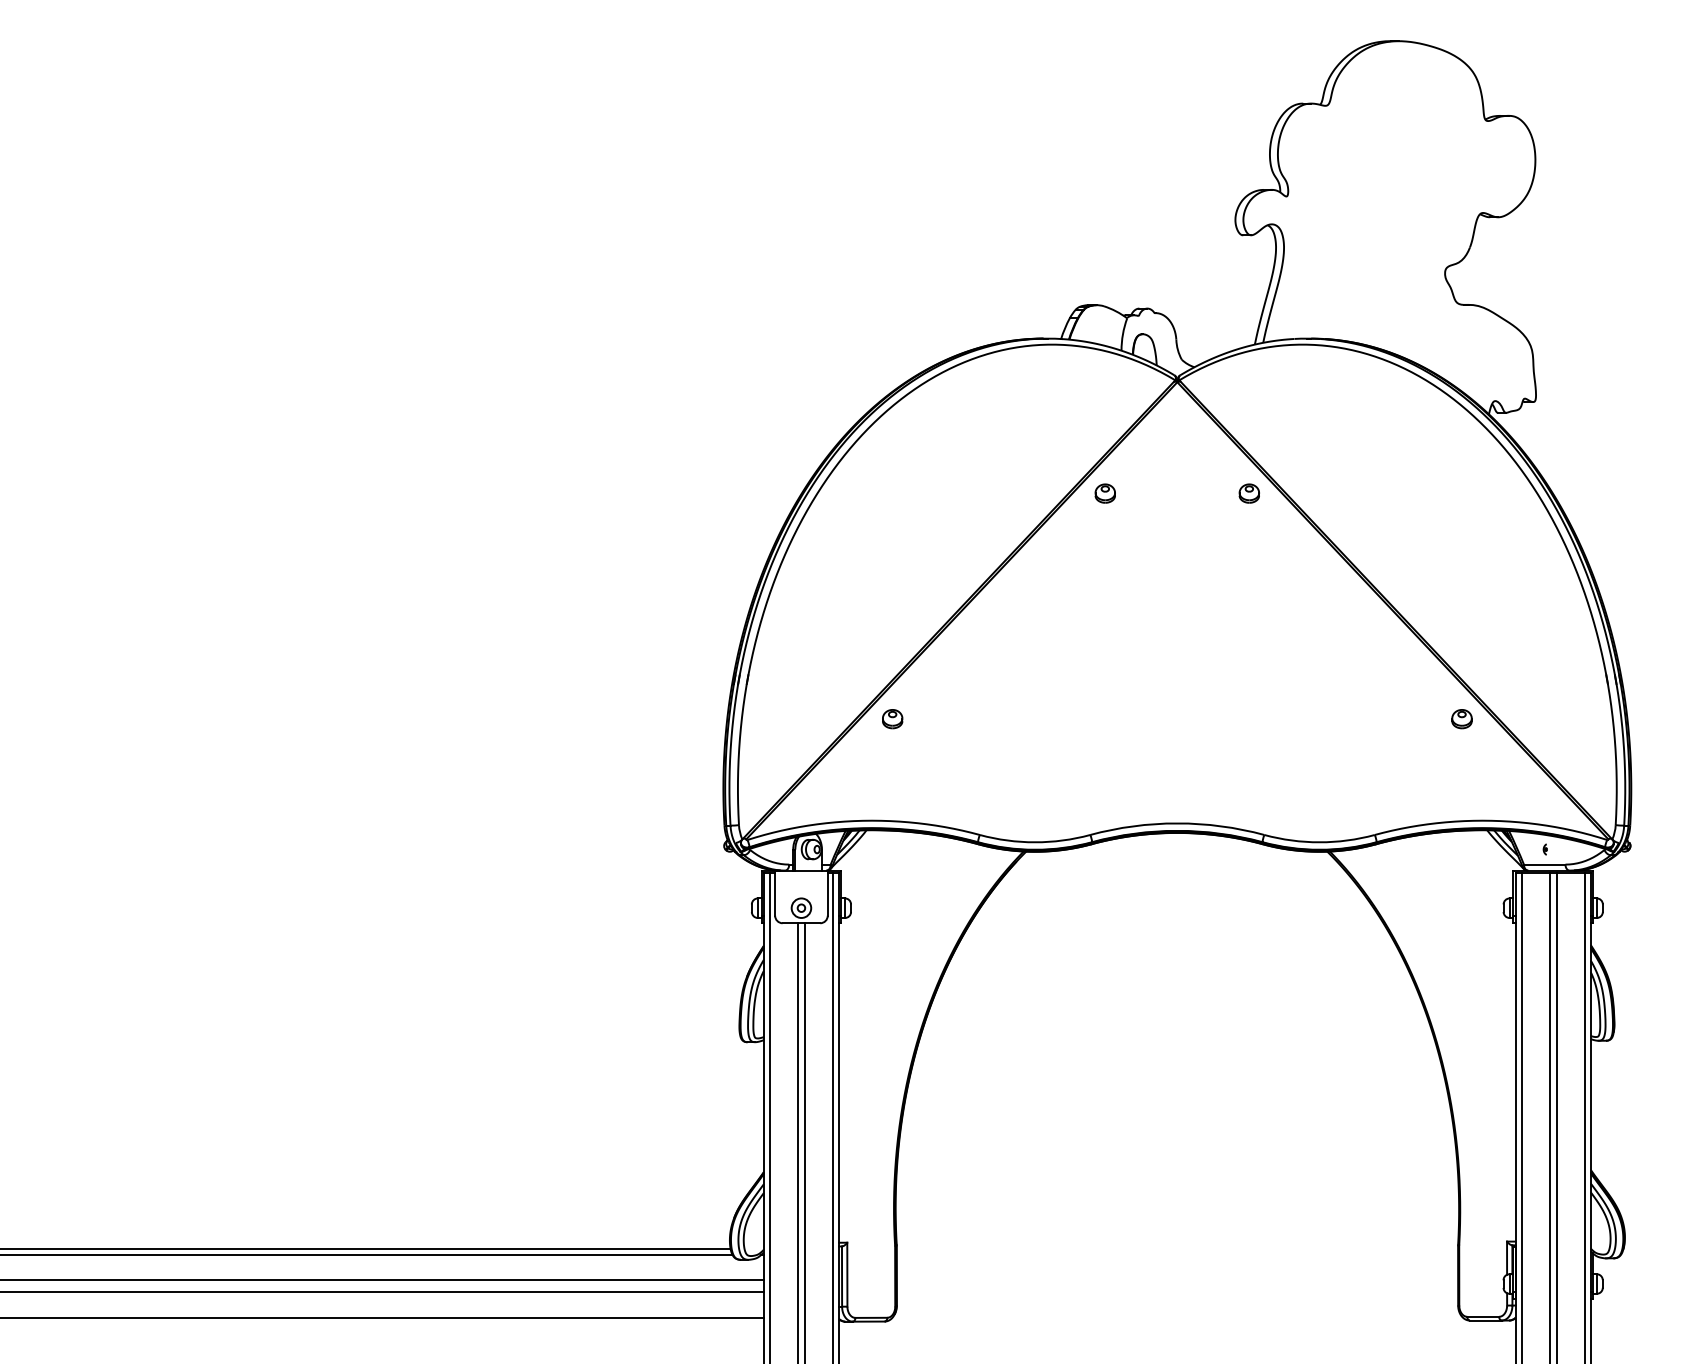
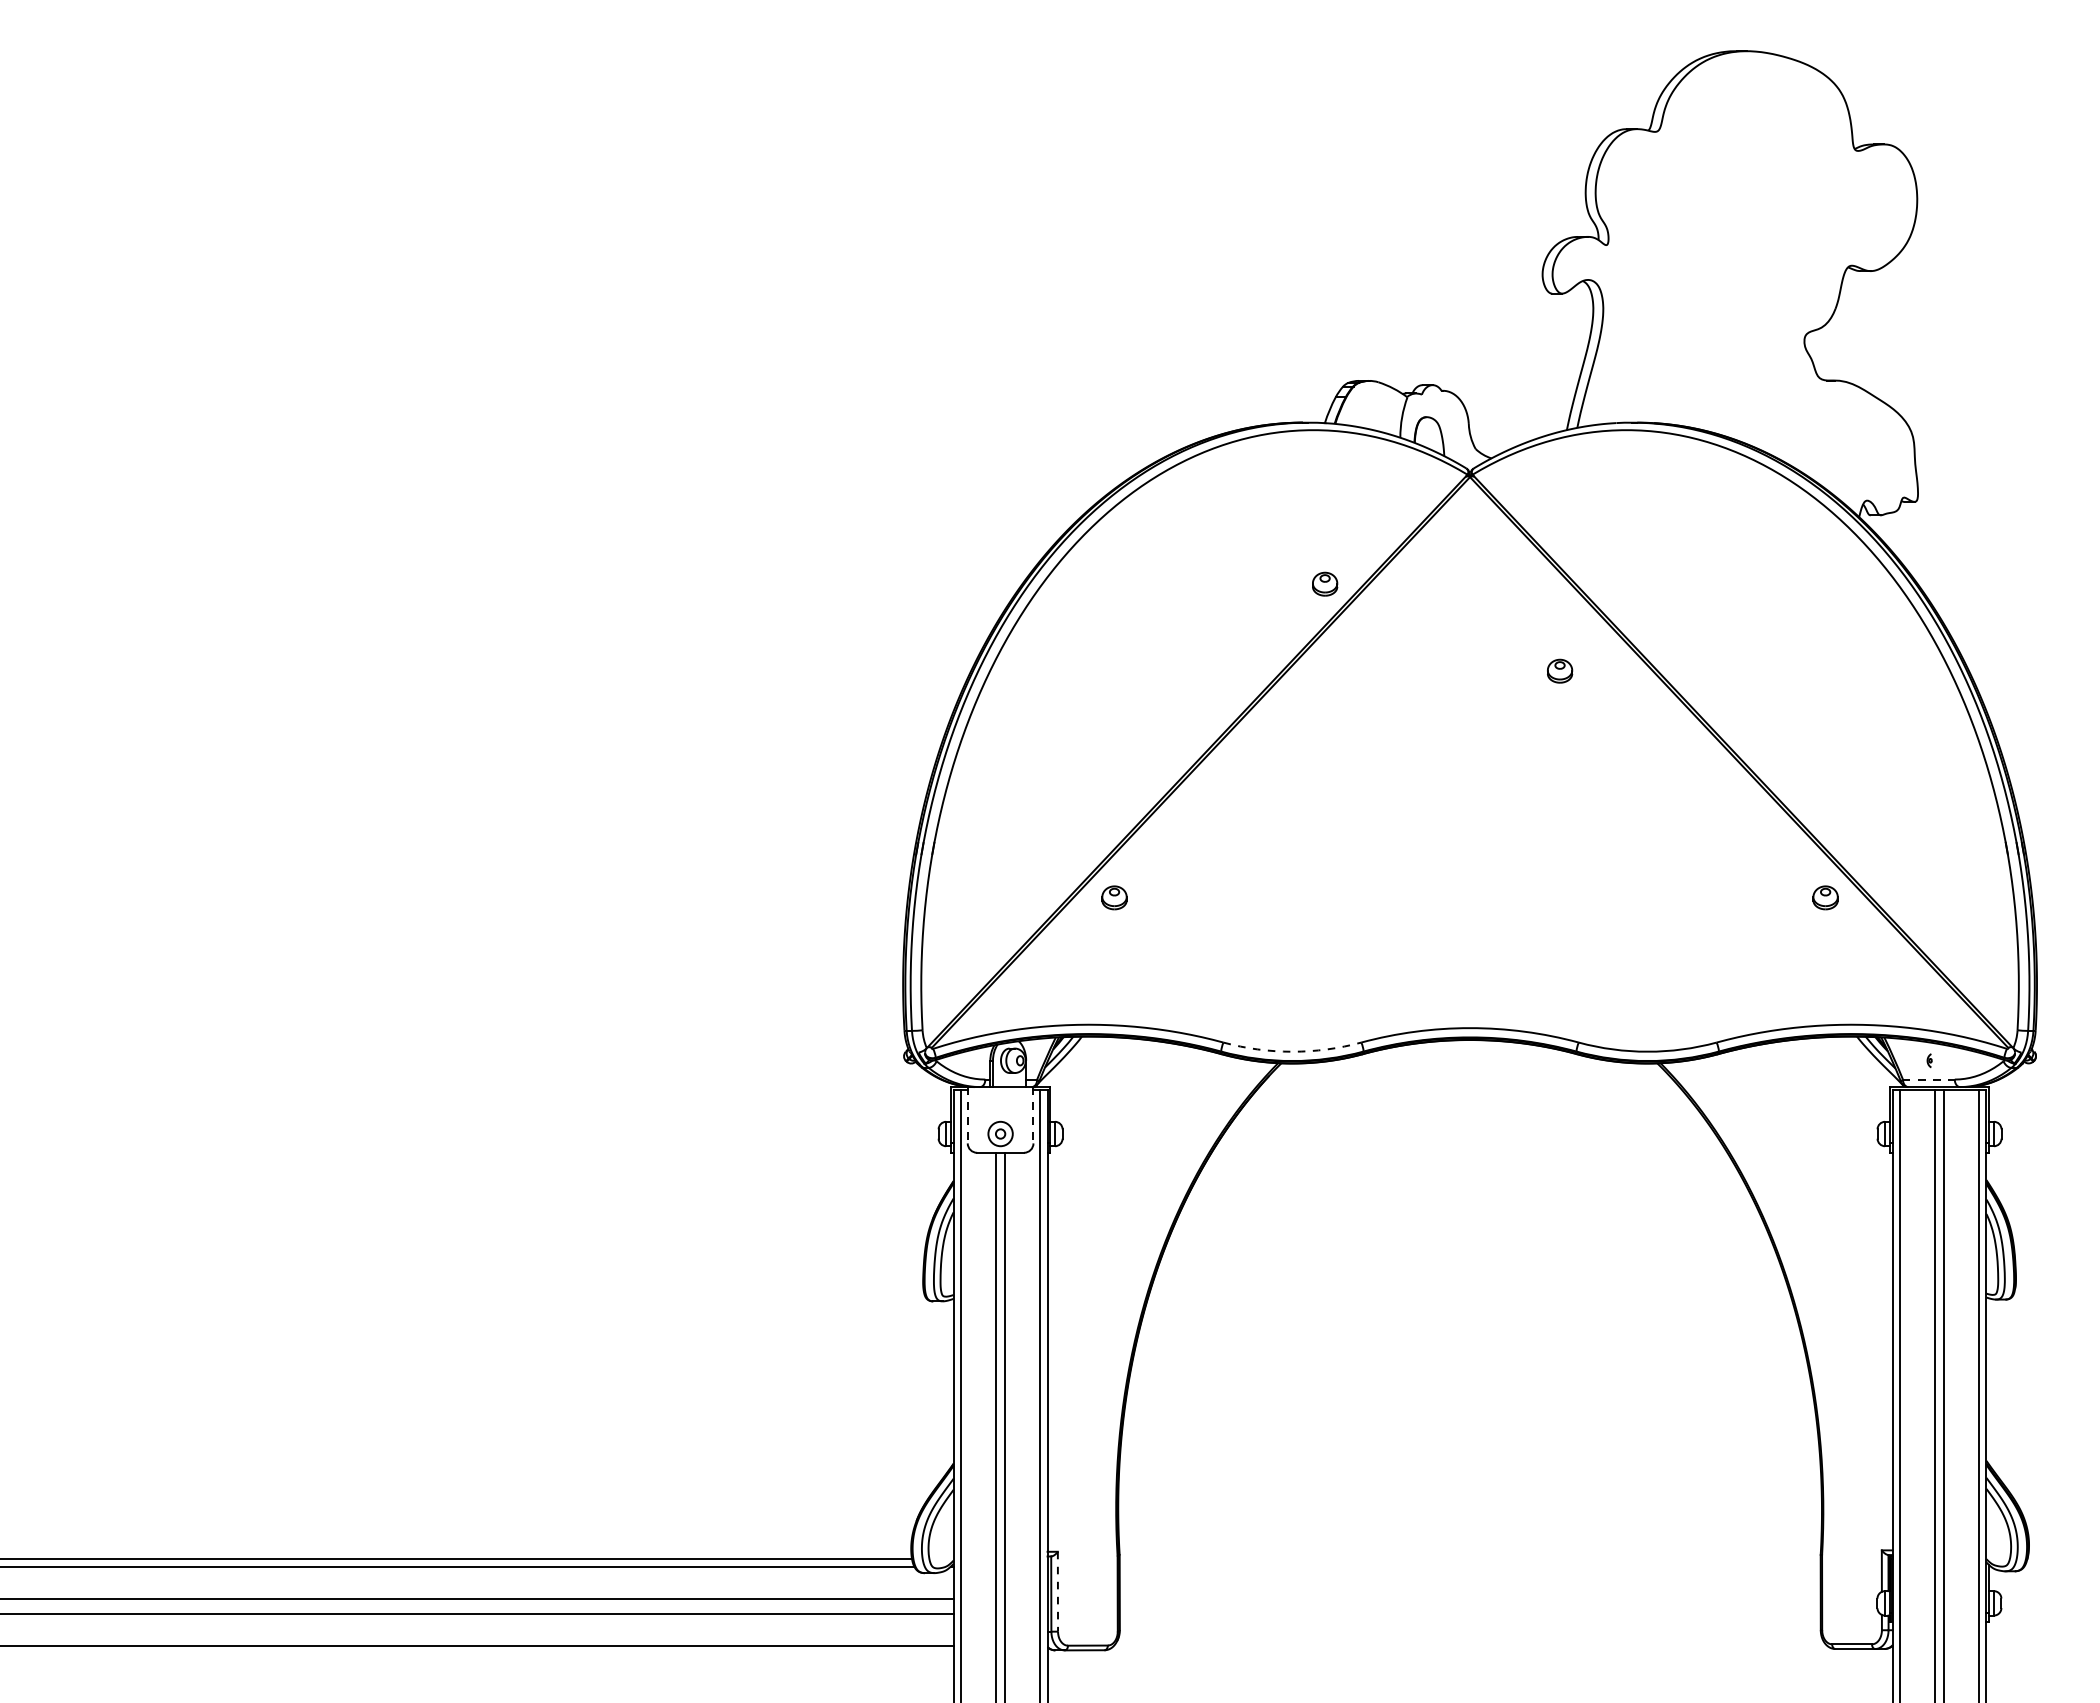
part: (1105, 493) -> (1325, 583), moved
part: (1249, 493) -> (1560, 670), moved
arc: (1035, 842) -> (1292, 1051), solid -> dashed
line: (1544, 864) -> (1928, 1079), solid -> dashed
line: (774, 893) -> (967, 1115), solid -> dashed
line: (827, 893) -> (1033, 1115), solid -> dashed
line: (847, 1274) -> (1057, 1591), solid -> dashed

